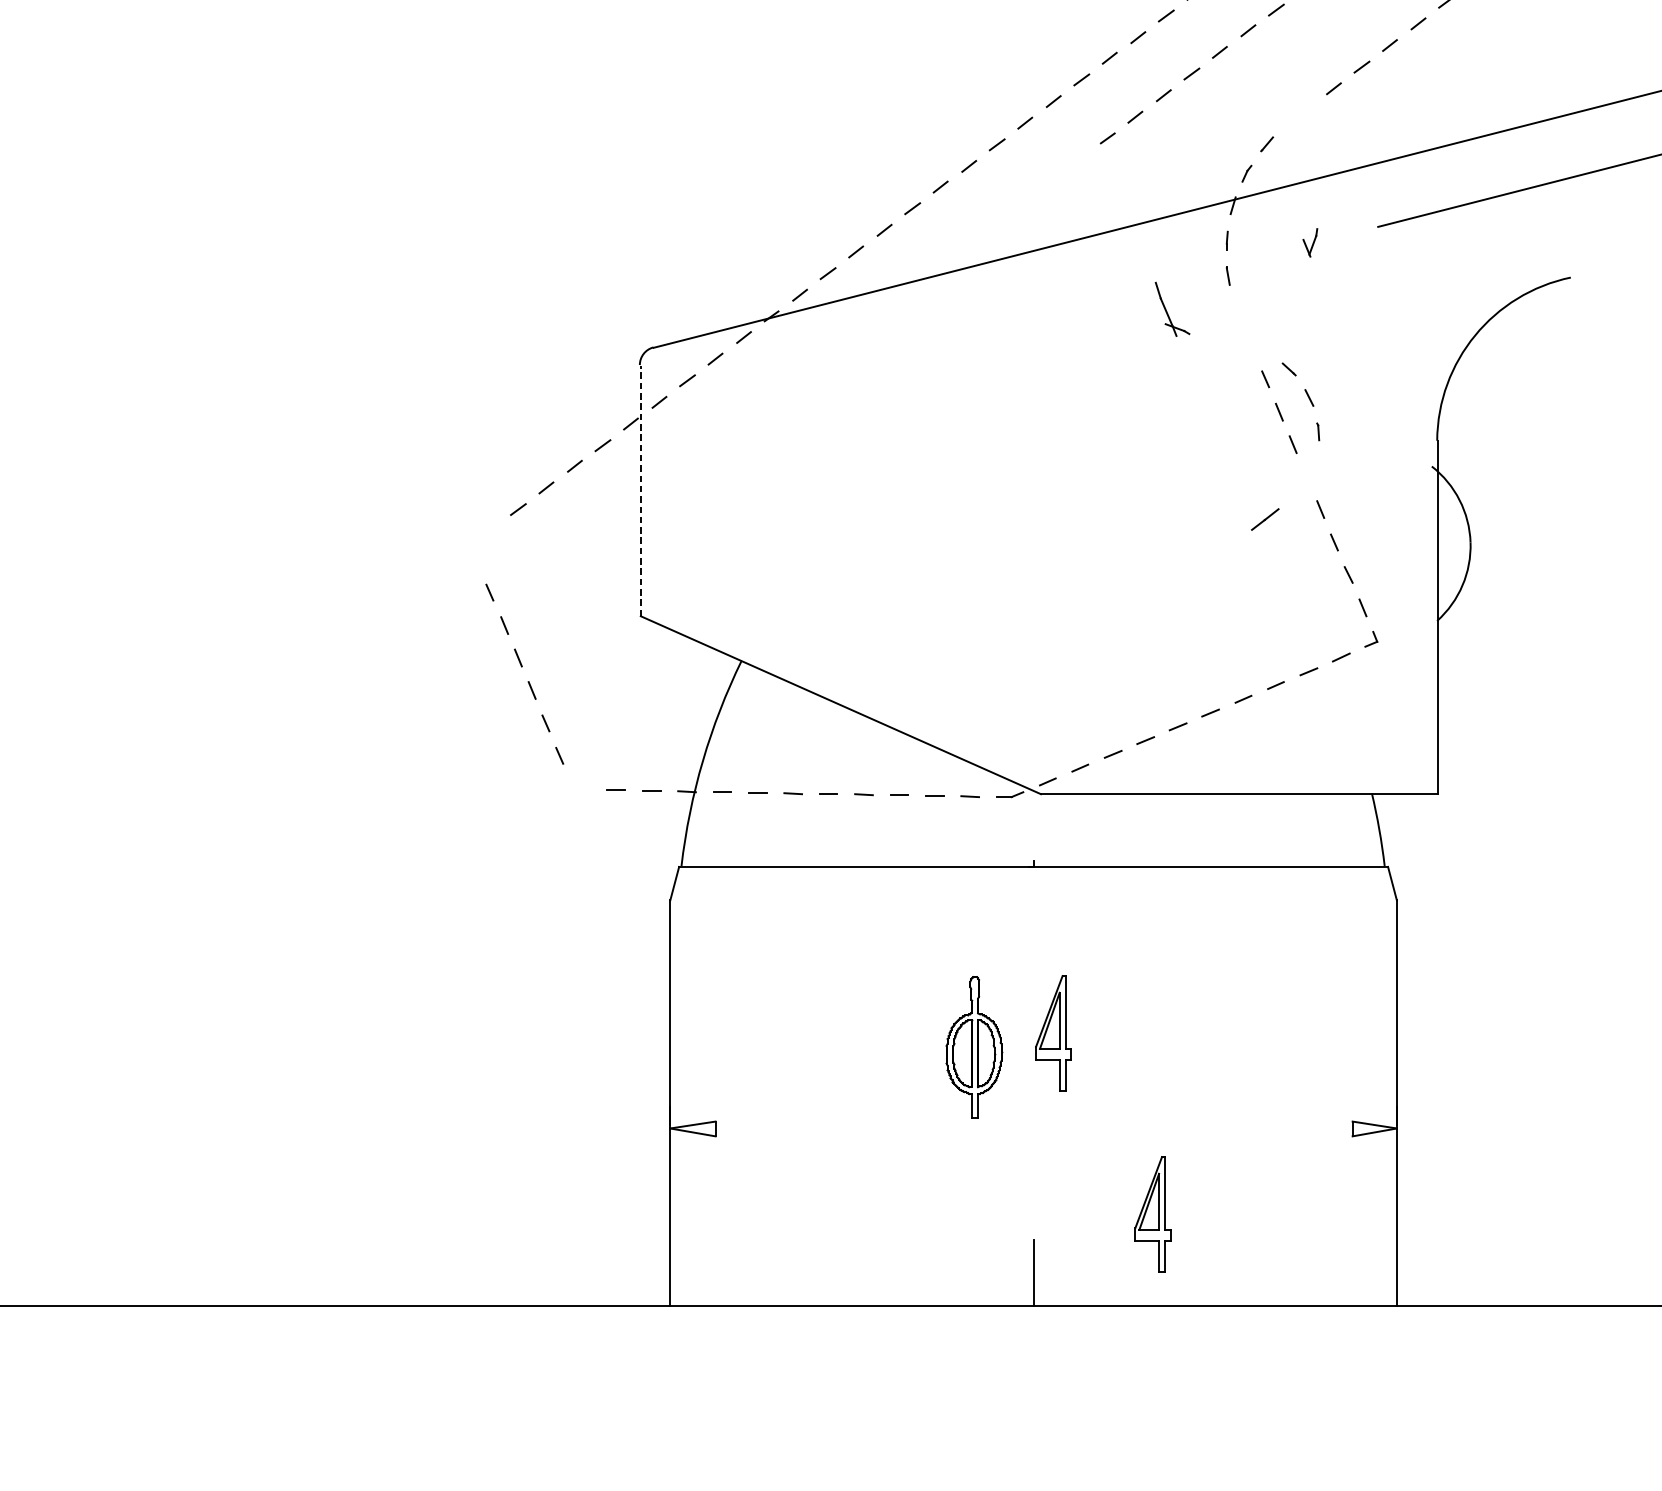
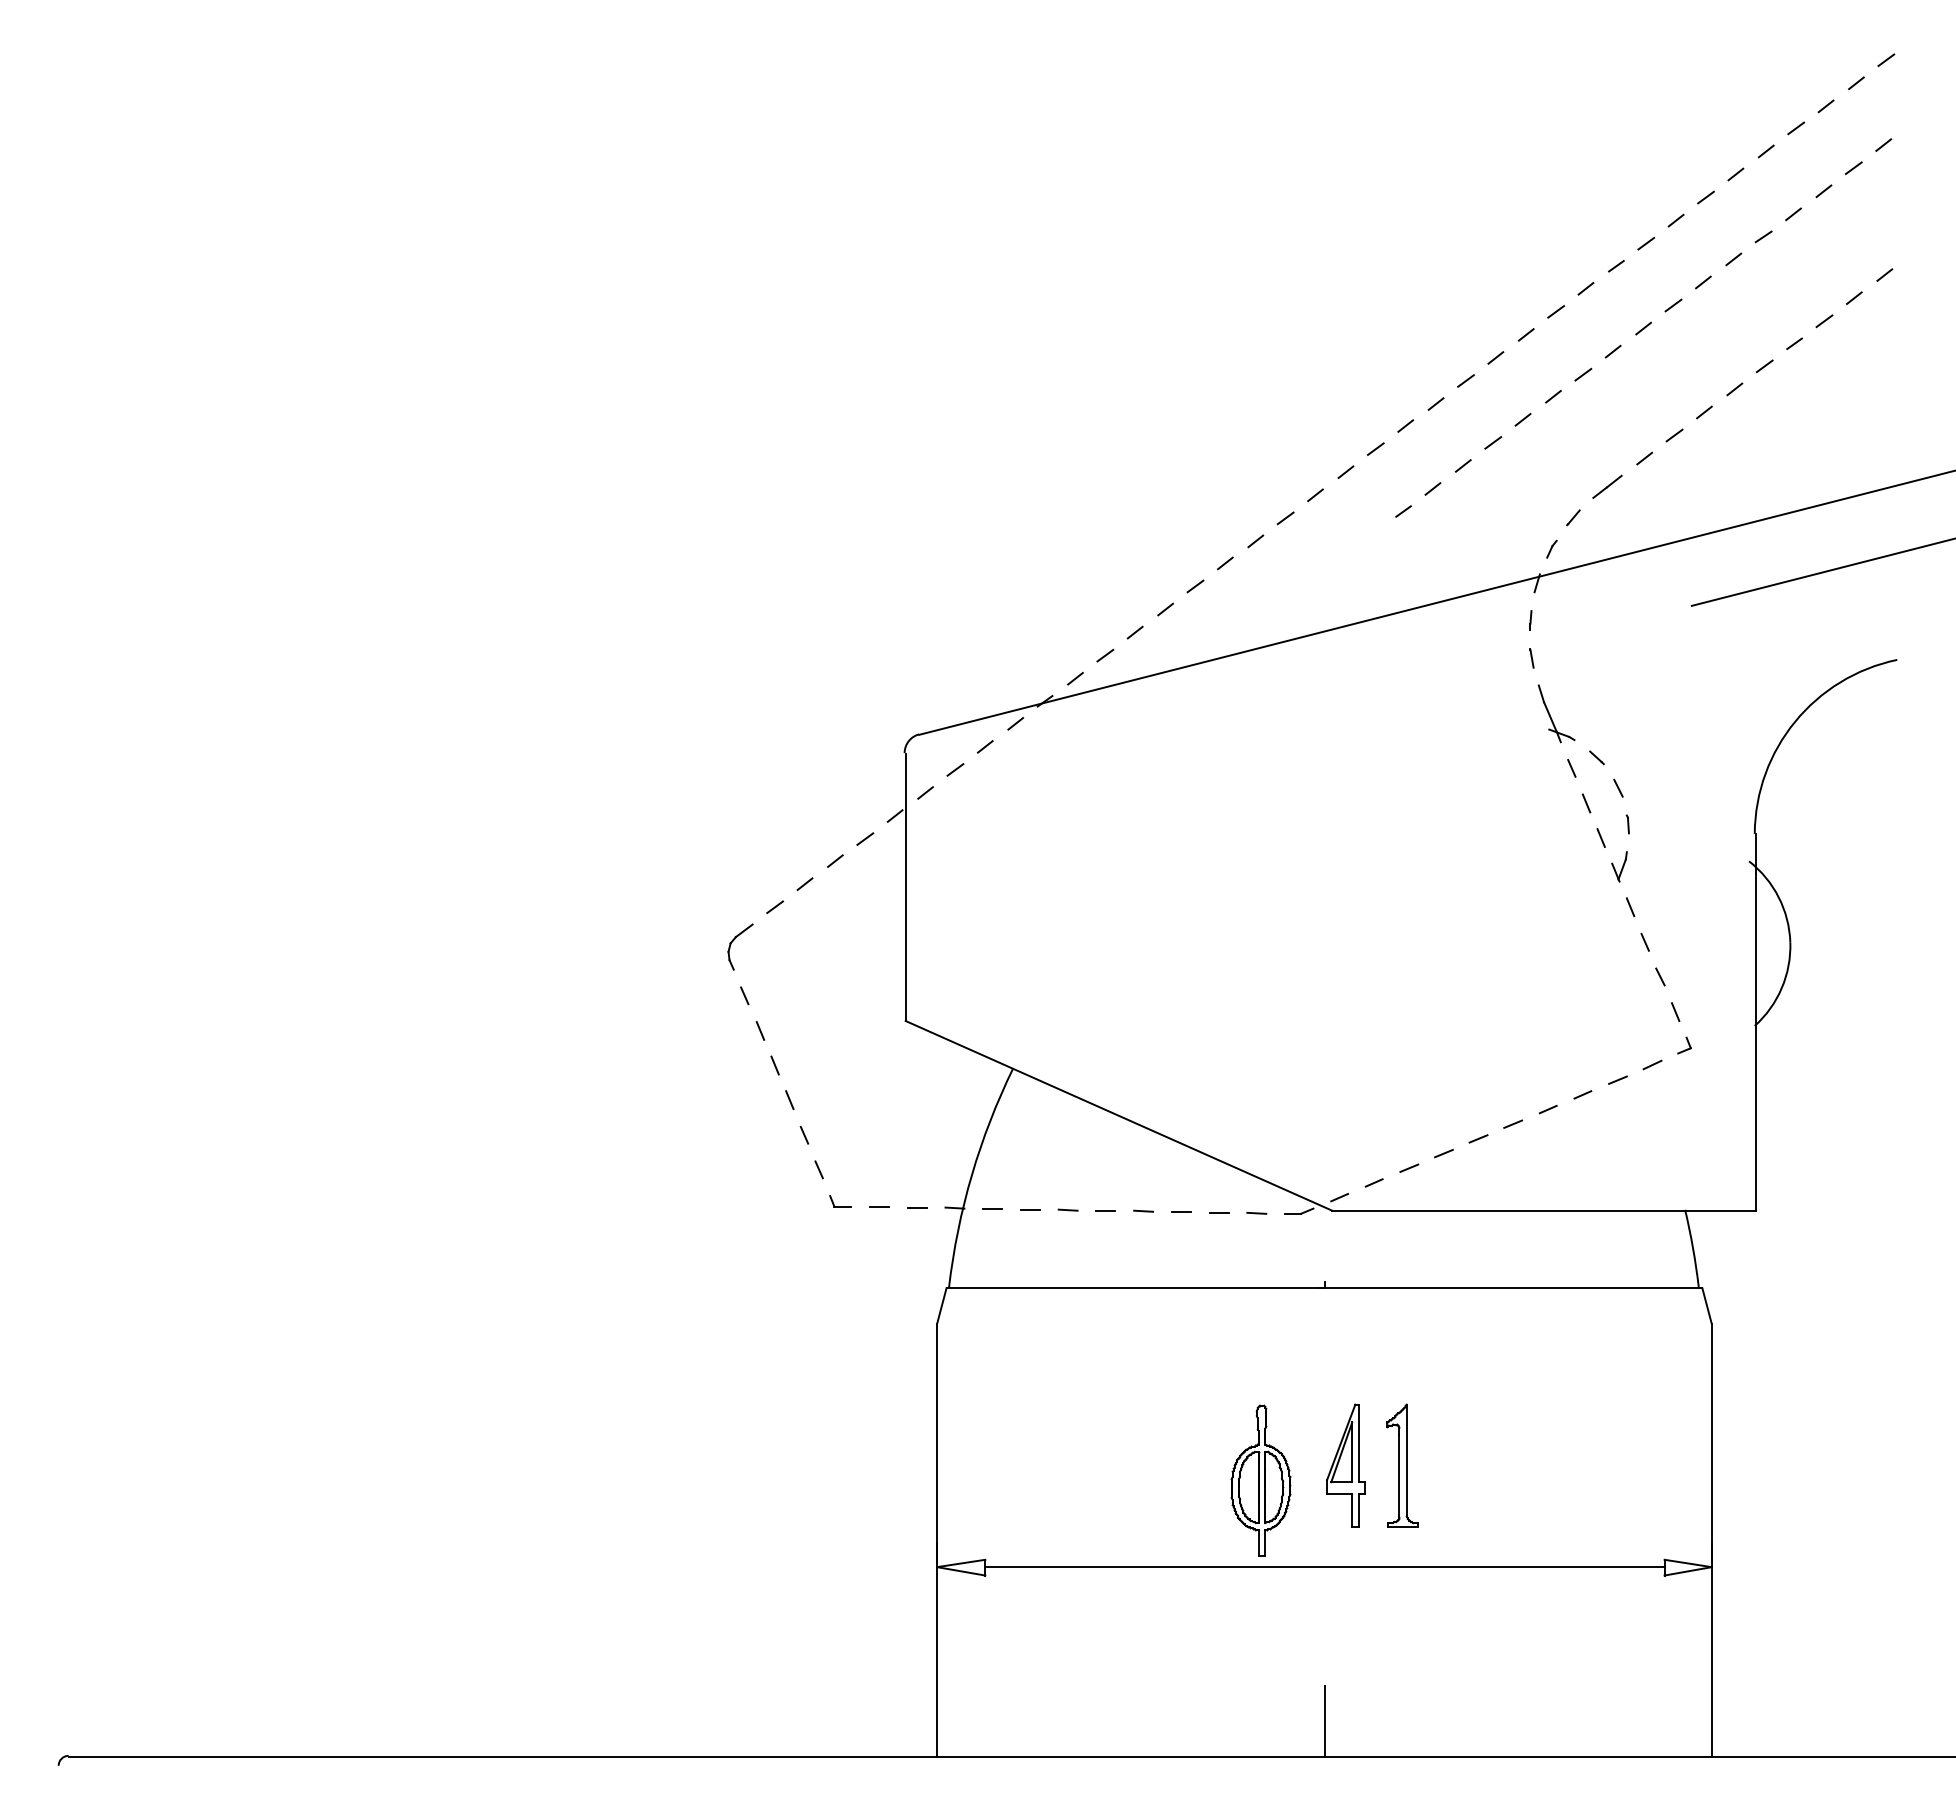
part: (1310, 242) -> (1619, 866), moved
part: (1172, 309) -> (1556, 713), moved
line: (640, 491) -> (905, 887), dashed -> solid
line: (1265, 519) -> (1607, 486), moved
part: (480, 540) -> (734, 940), added
part: (579, 785) -> (840, 1201), added
part: (1106, 1033) -> (1402, 1465), added
line: (1033, 1128) -> (1324, 1567), added
part: (1152, 1214) -> (1451, 1658), removed

